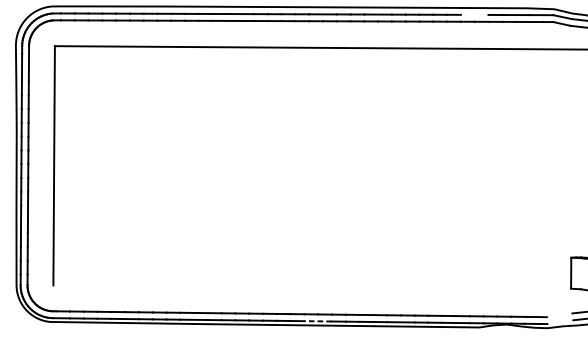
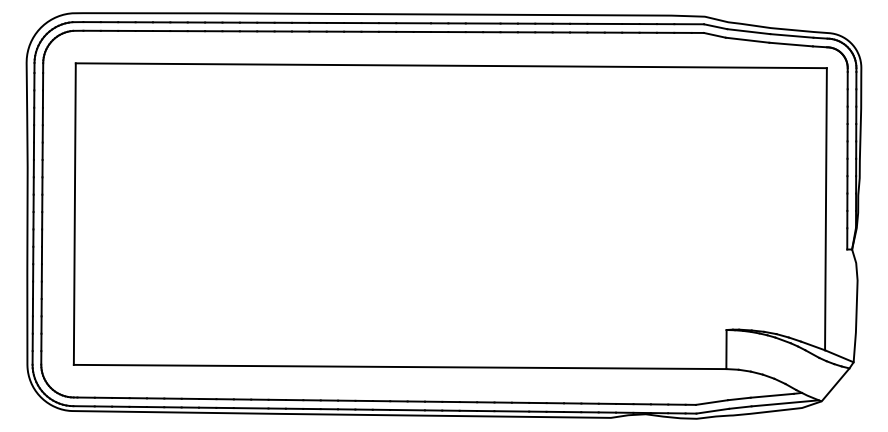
line: (474, 14) -> (604, 23), added
line: (311, 286) -> (399, 366), added
line: (559, 315) -> (711, 402), added
line: (318, 321) -> (407, 410), dashed -> solid
line: (560, 321) -> (712, 410), added

